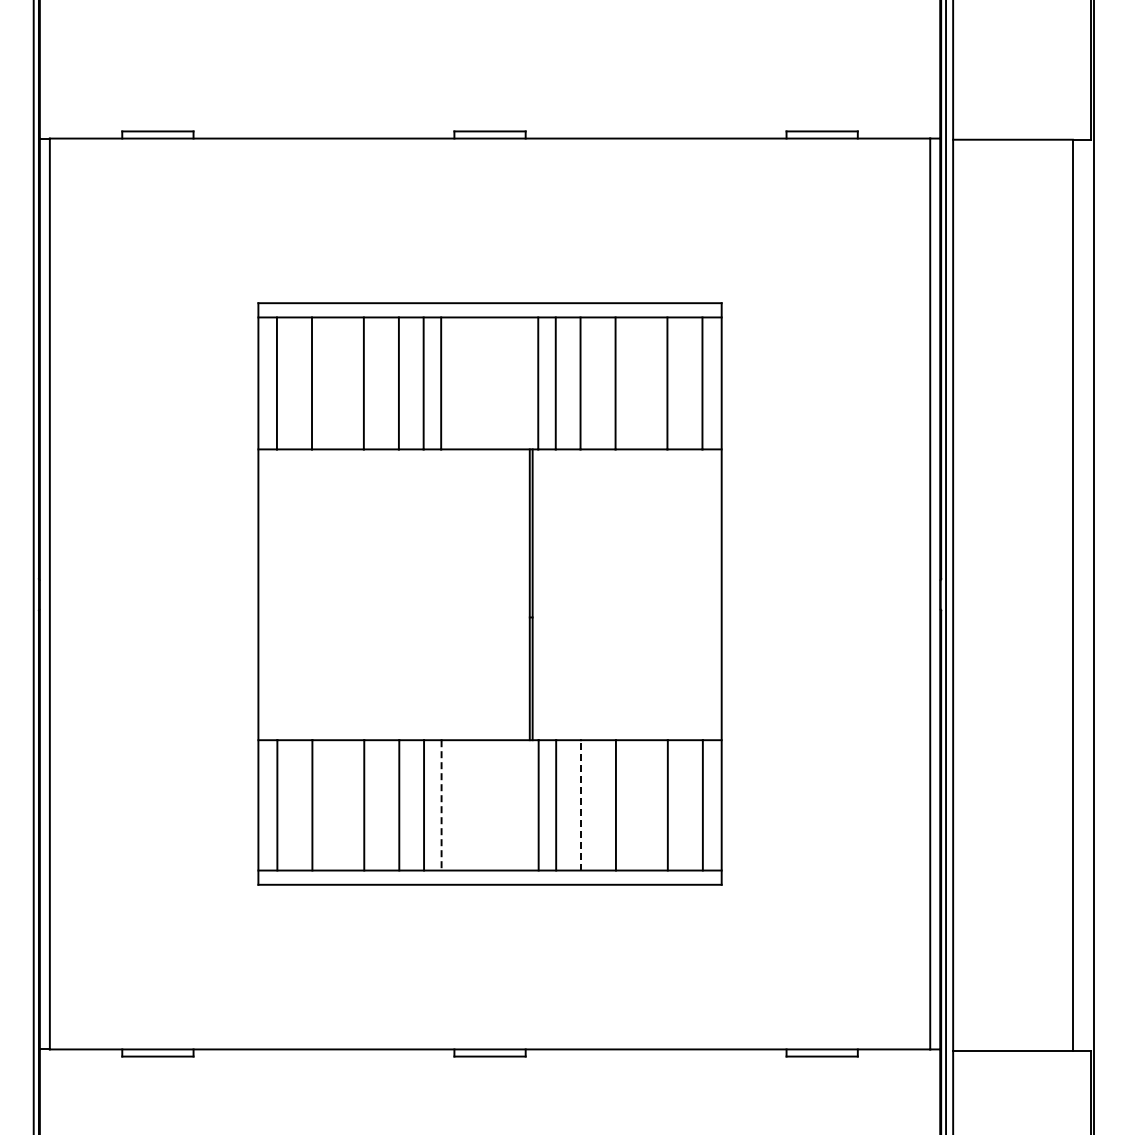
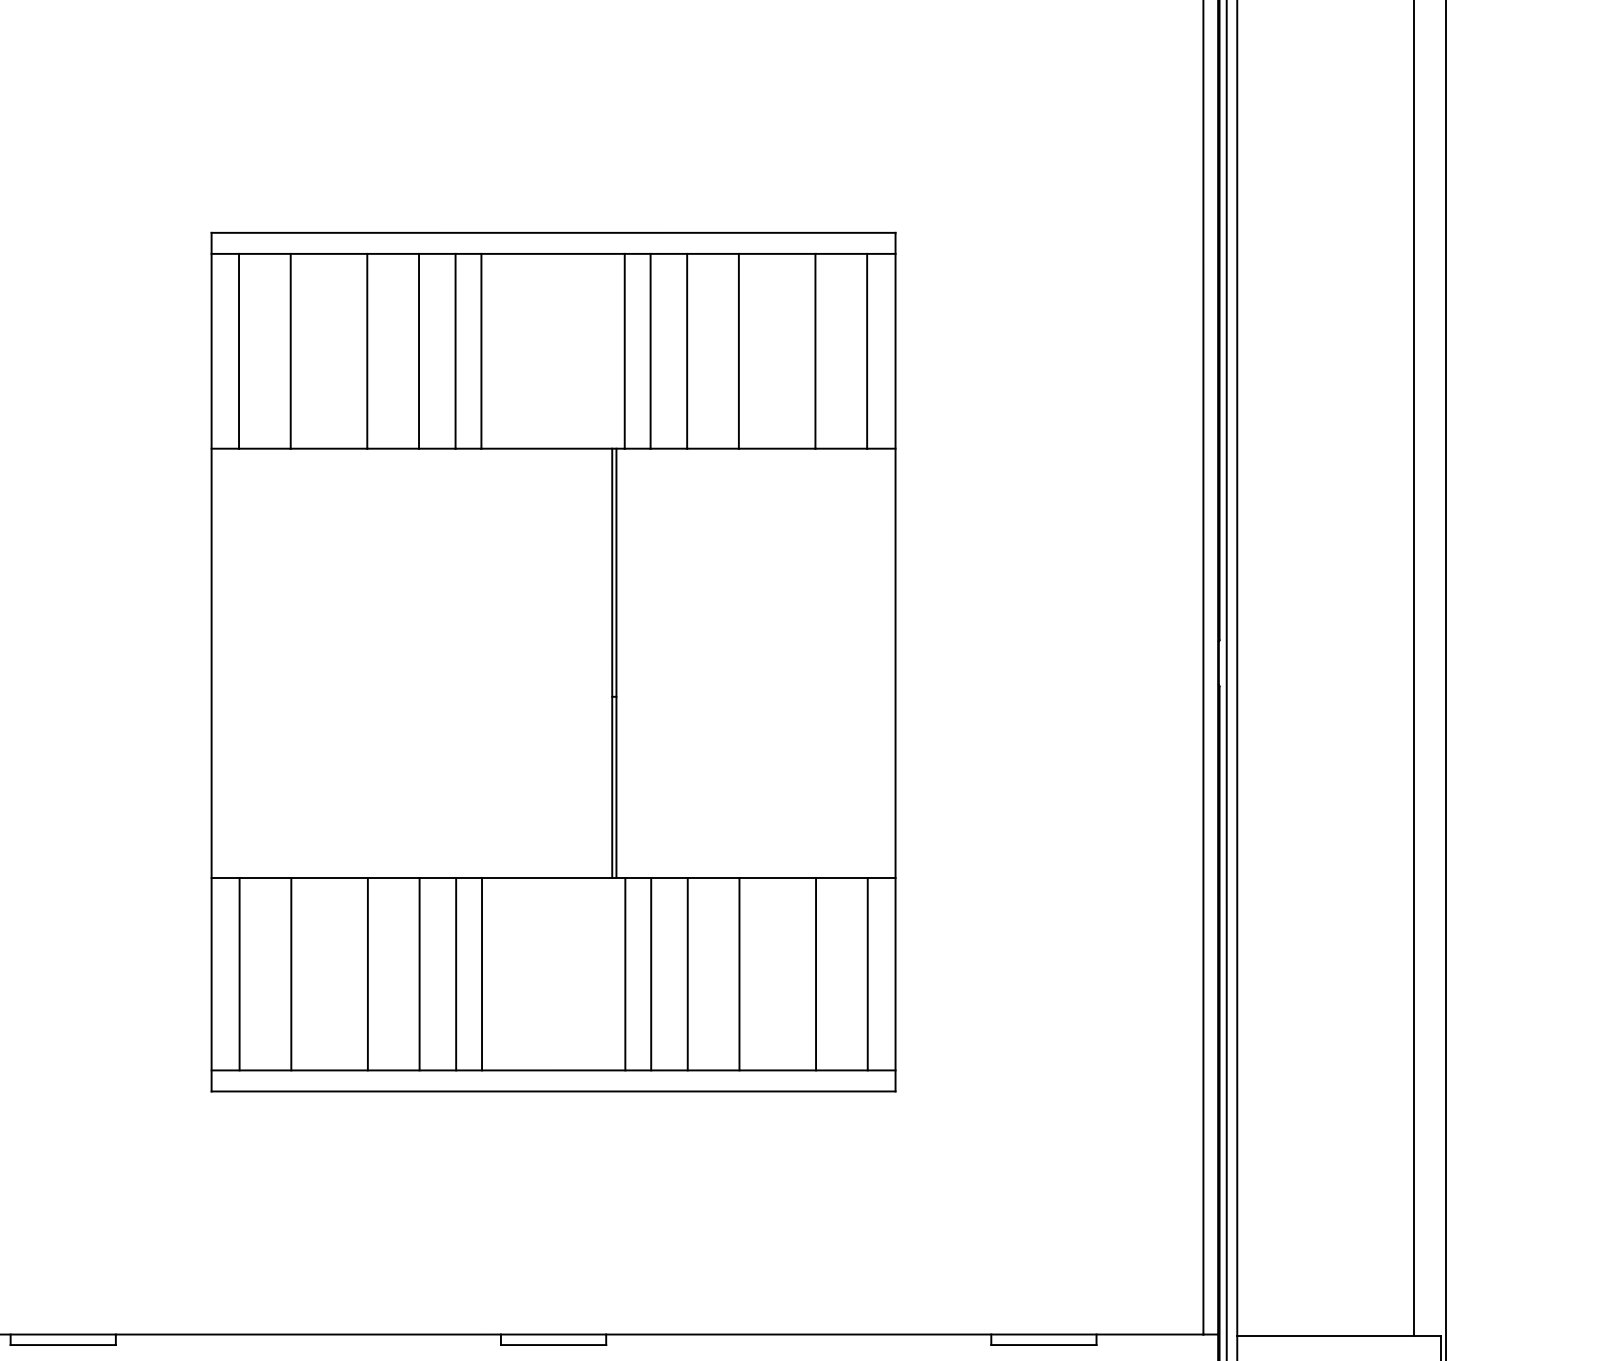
line: (580, 804) -> (687, 972), dashed -> solid
line: (441, 805) -> (481, 974), dashed -> solid

